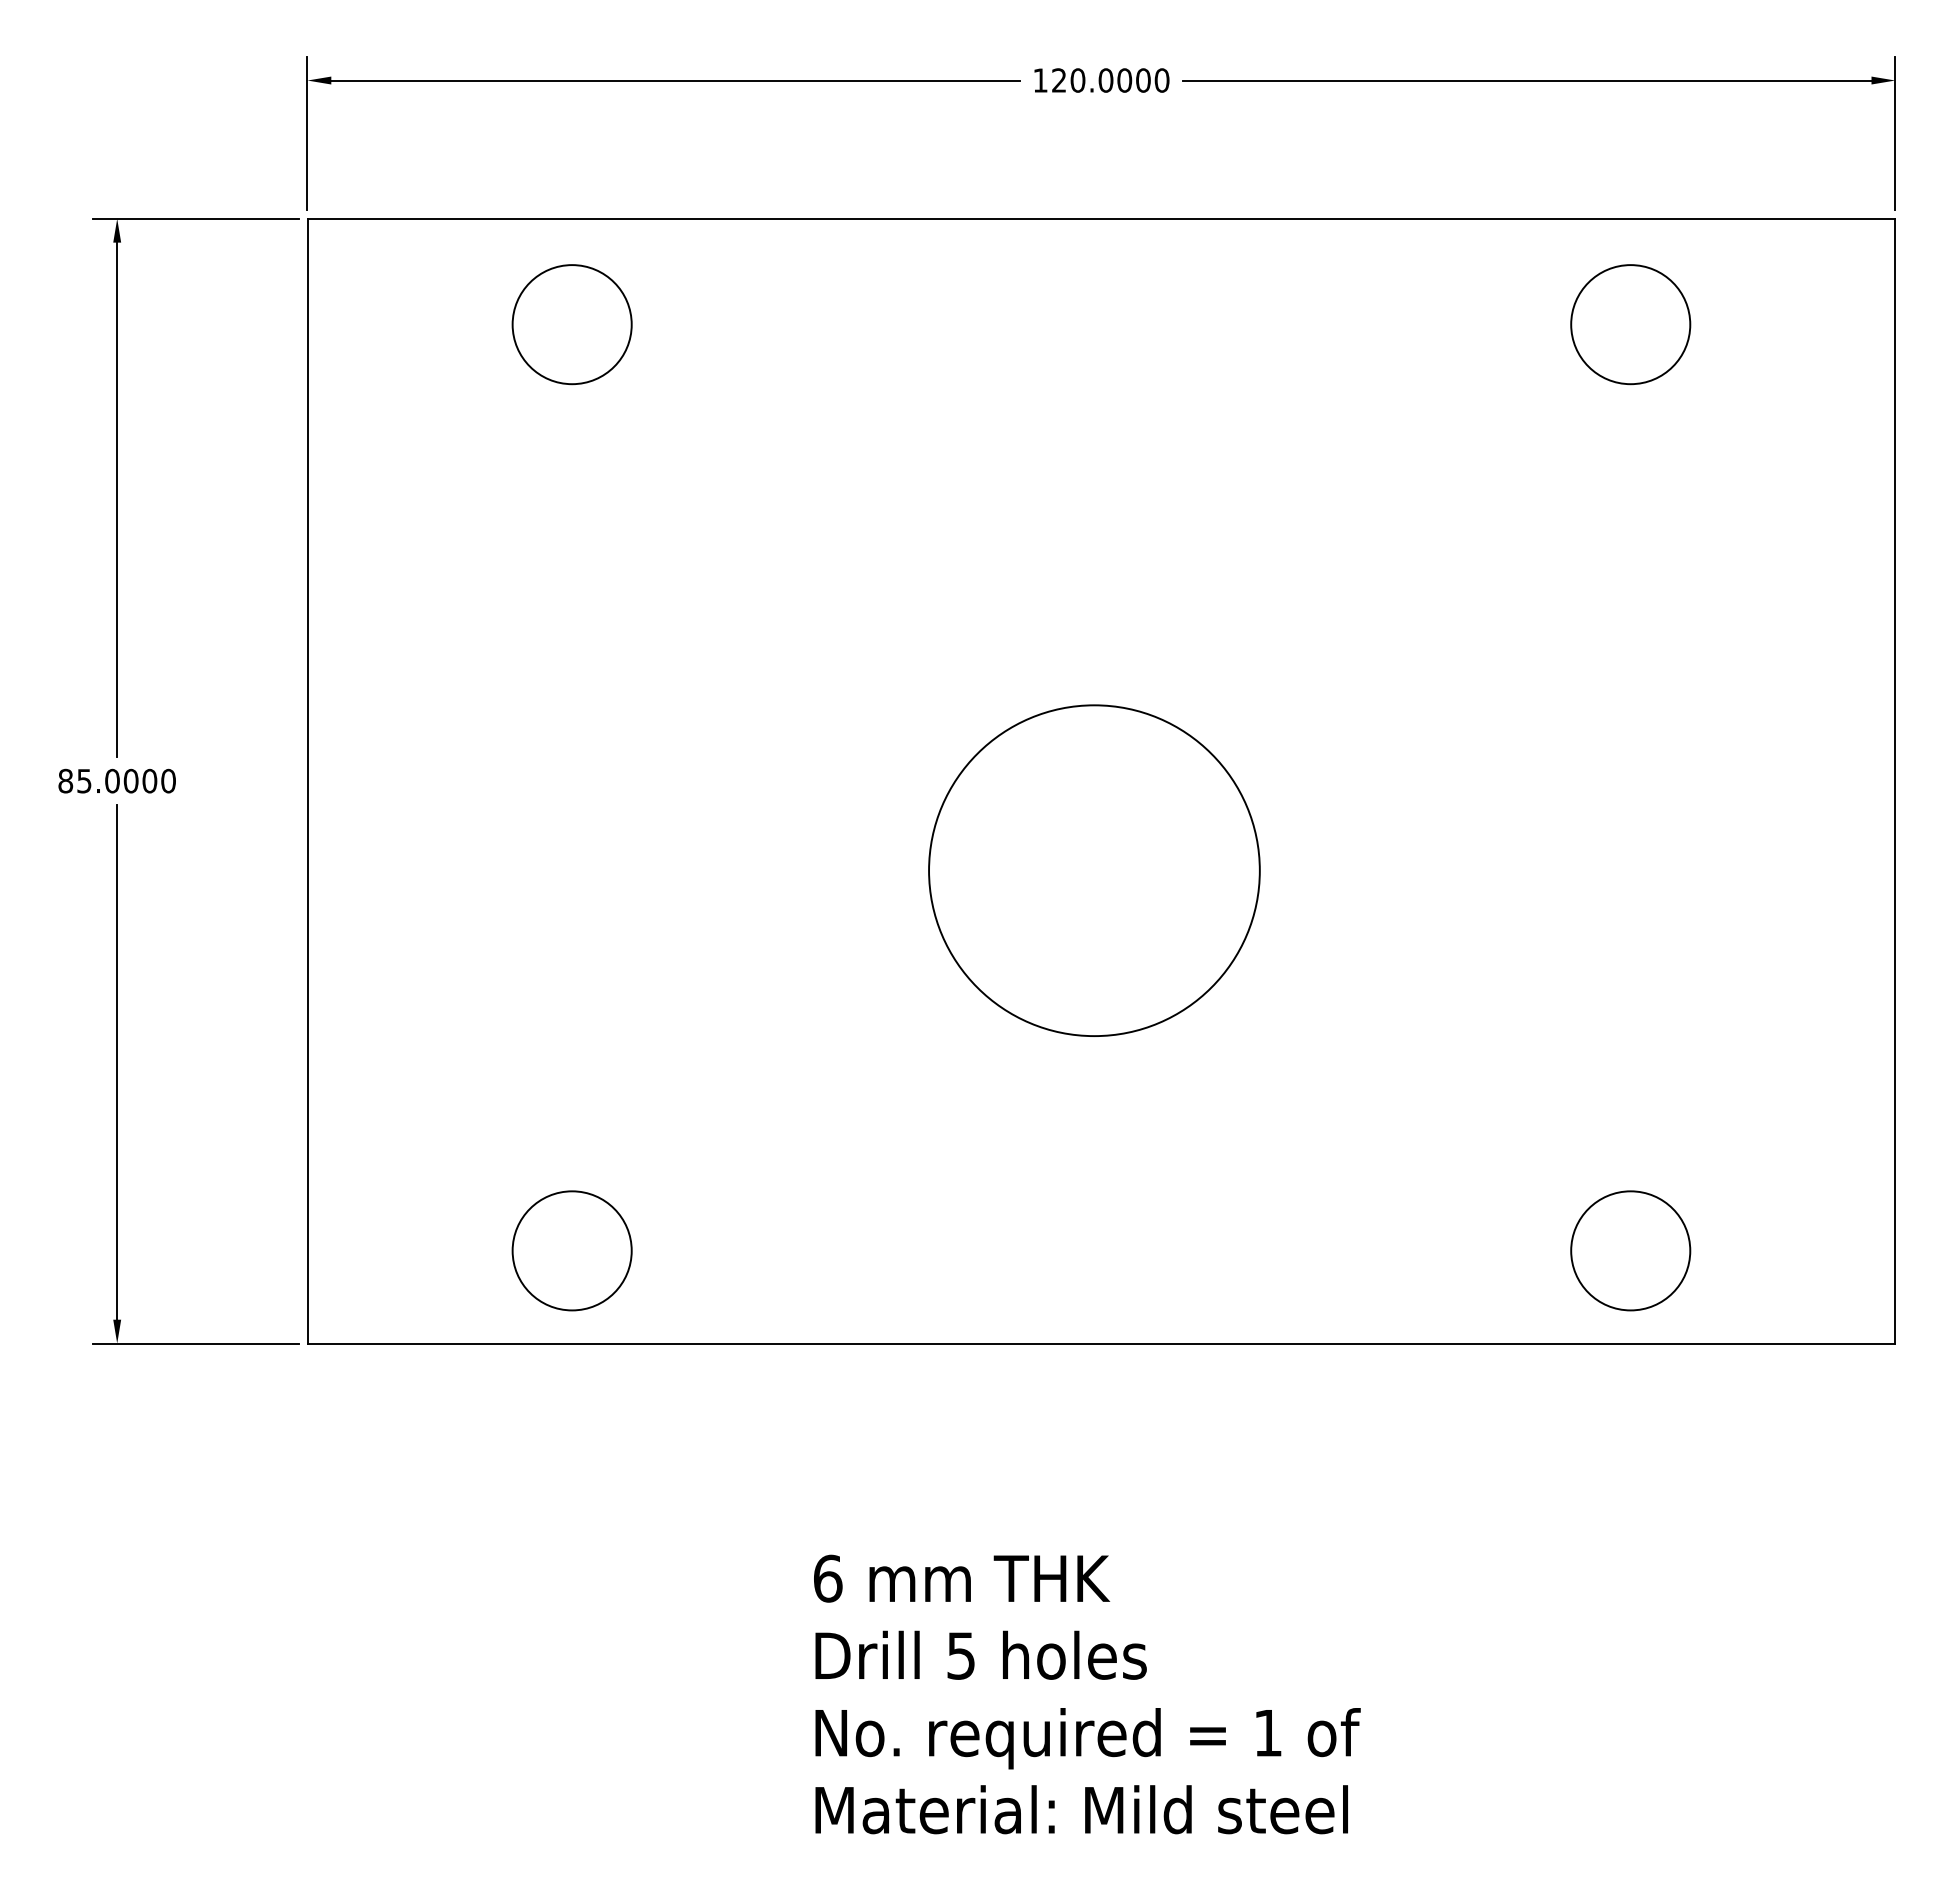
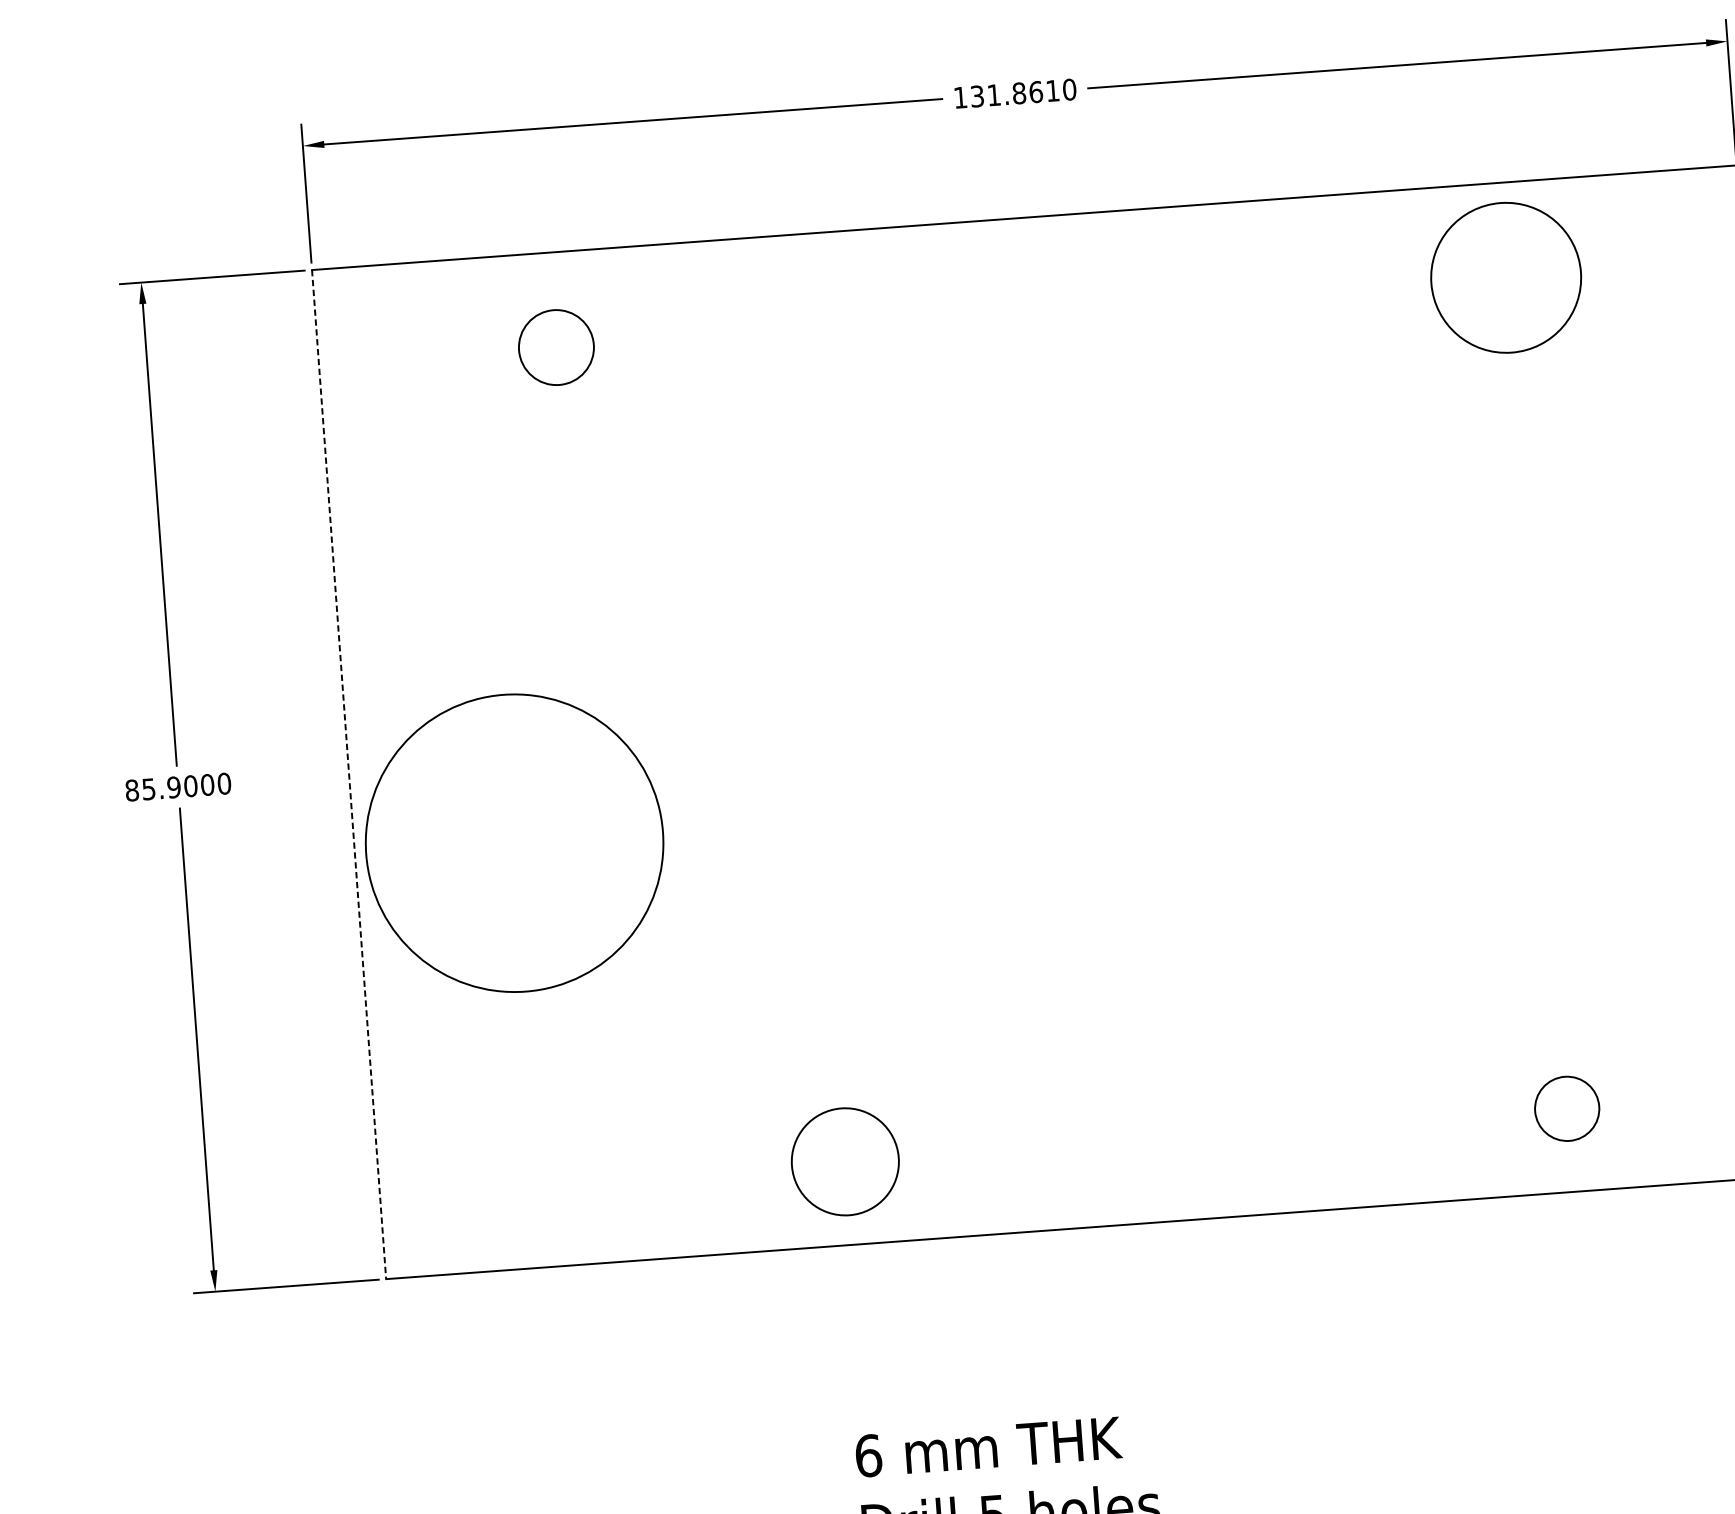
text: (1101, 80) -> (1015, 93), 120.0000 -> 131.8610
circle: (571, 324) -> (555, 347), size x0.7
circle: (1630, 324) -> (1505, 277), size x1.4
text: (112, 781) -> (174, 787), 85.0000 -> 85.9000
line: (307, 781) -> (349, 774), solid -> dashed
circle: (1094, 870) -> (514, 843), moved
circle: (571, 1250) -> (844, 1161), moved
circle: (1630, 1250) -> (1566, 1108), size x0.6

